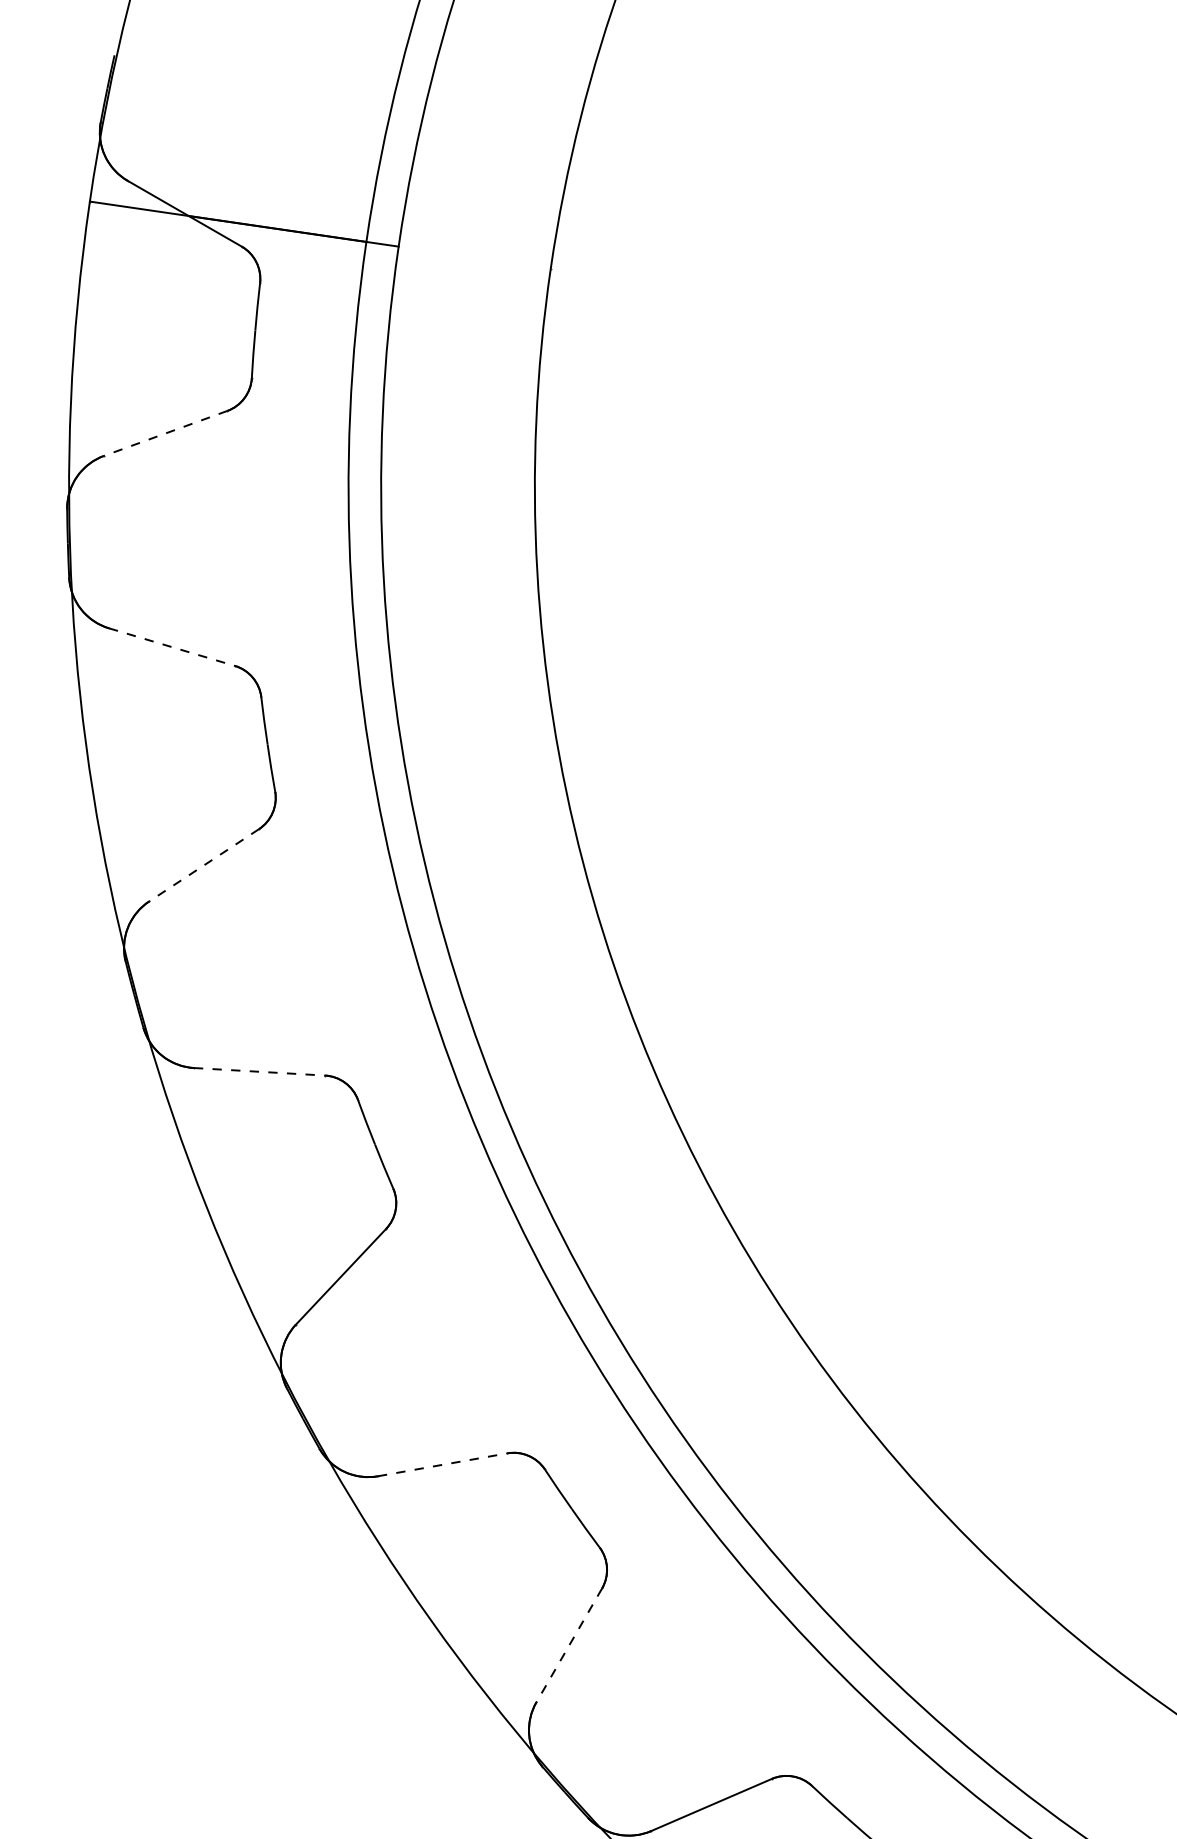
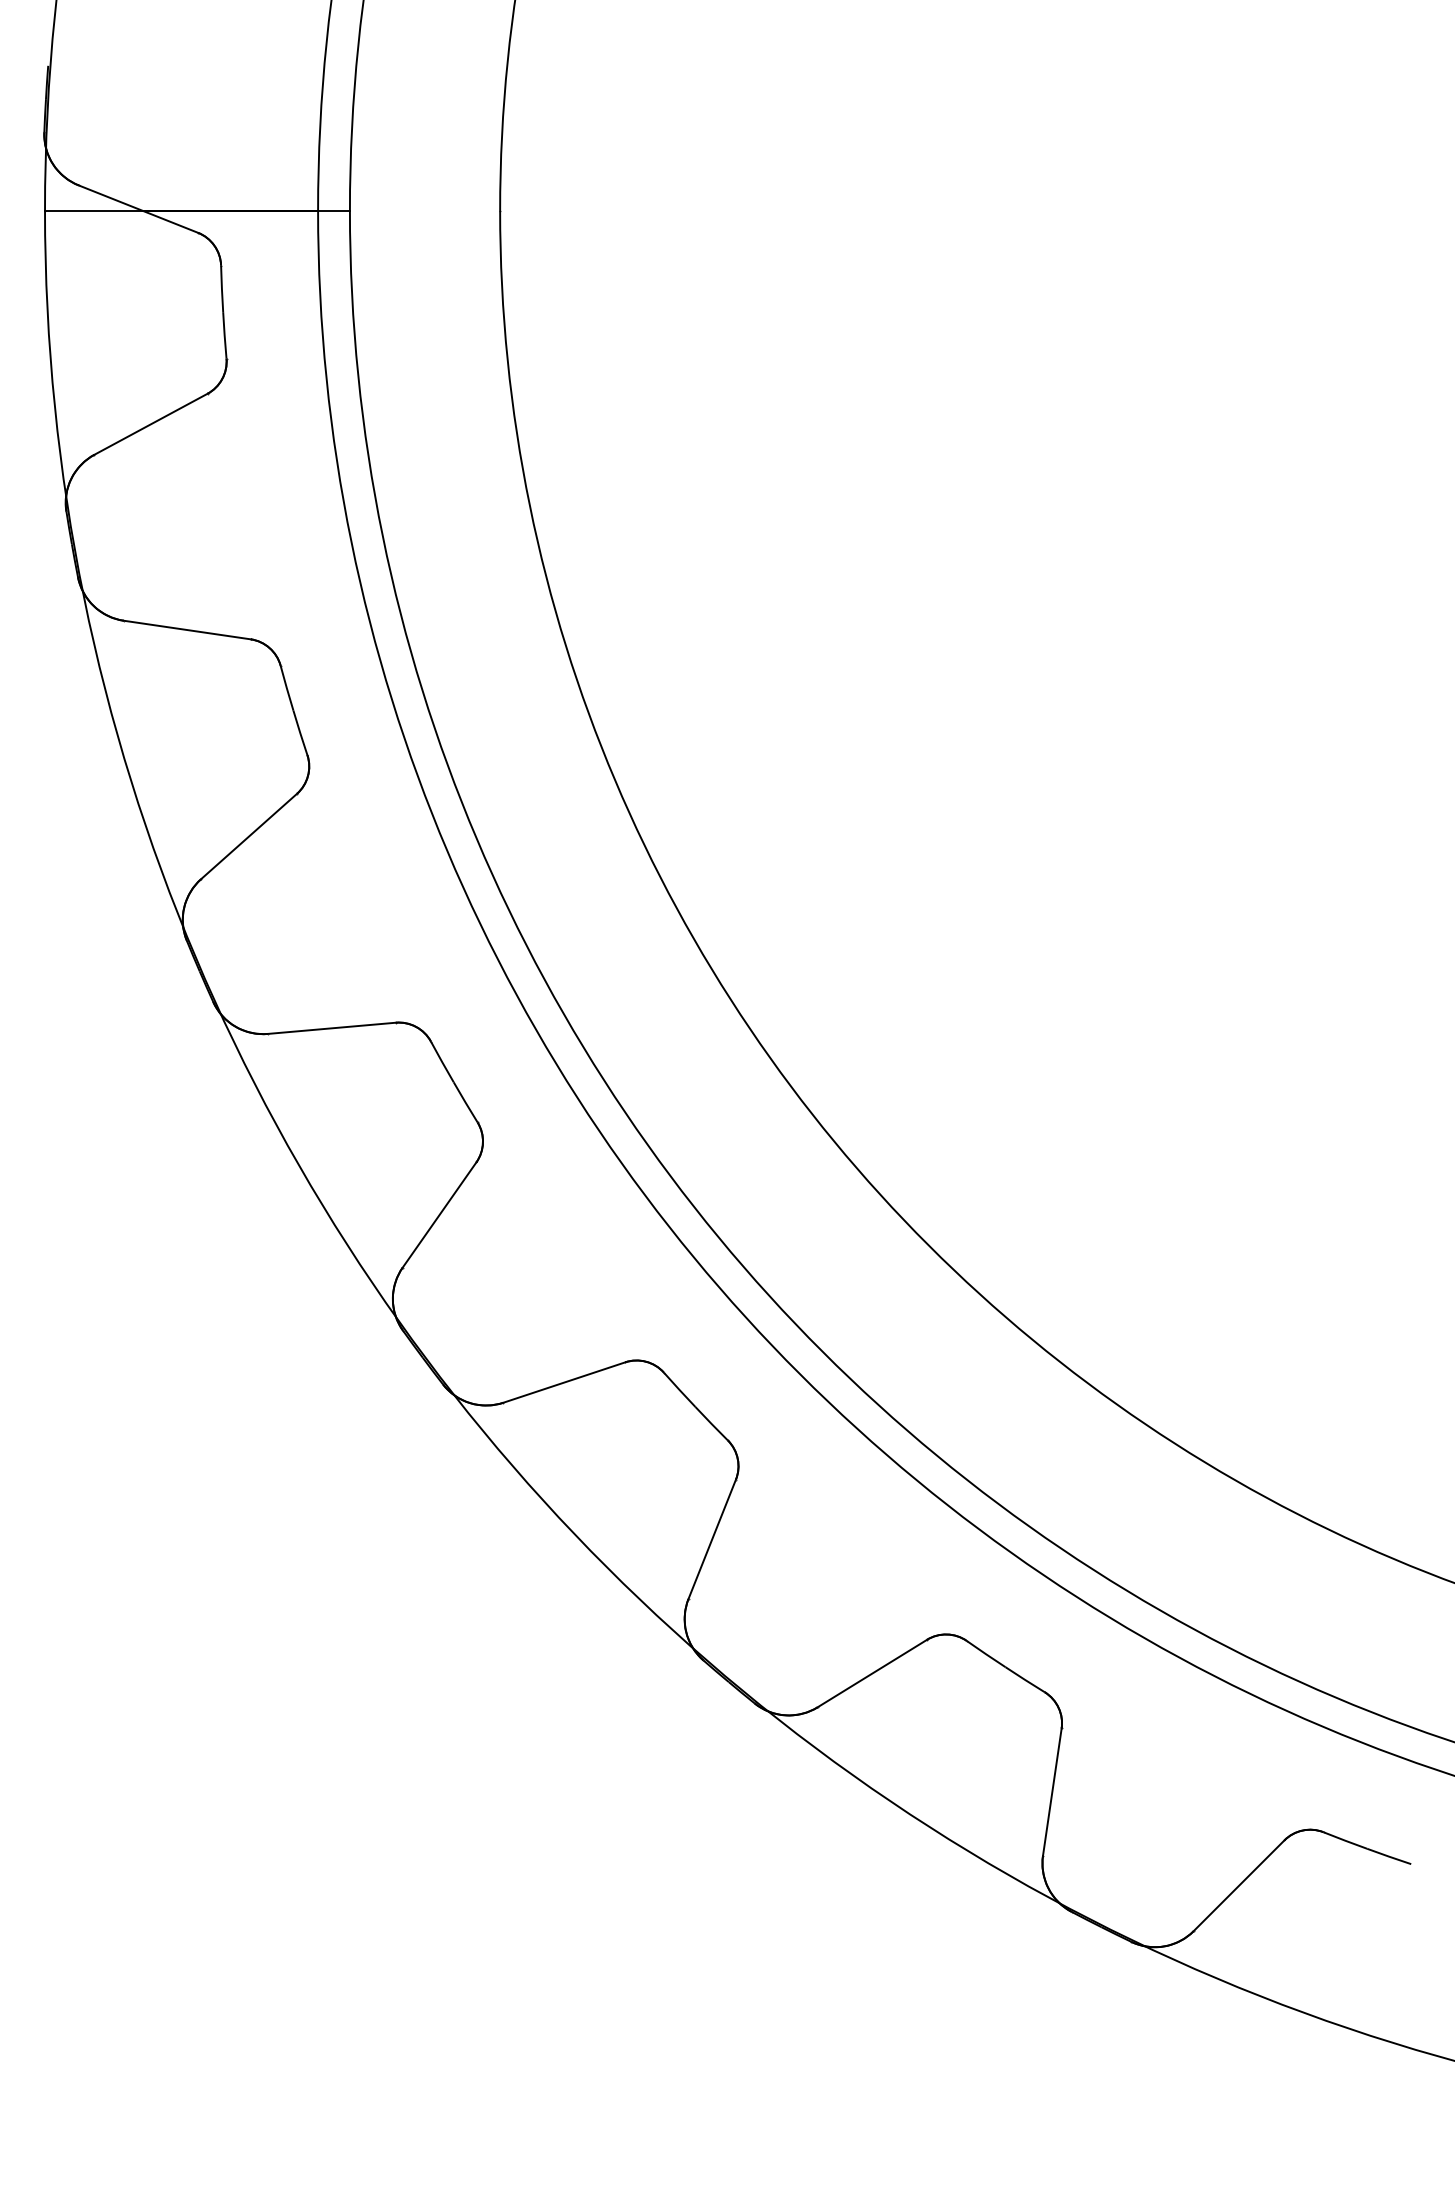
line: (165, 433) -> (150, 424), dashed -> solid
line: (172, 647) -> (187, 630), dashed -> solid
line: (203, 865) -> (248, 836), dashed -> solid
line: (260, 1072) -> (332, 1028), dashed -> solid
line: (442, 1464) -> (564, 1382), dashed -> solid
line: (569, 1645) -> (712, 1539), dashed -> solid

